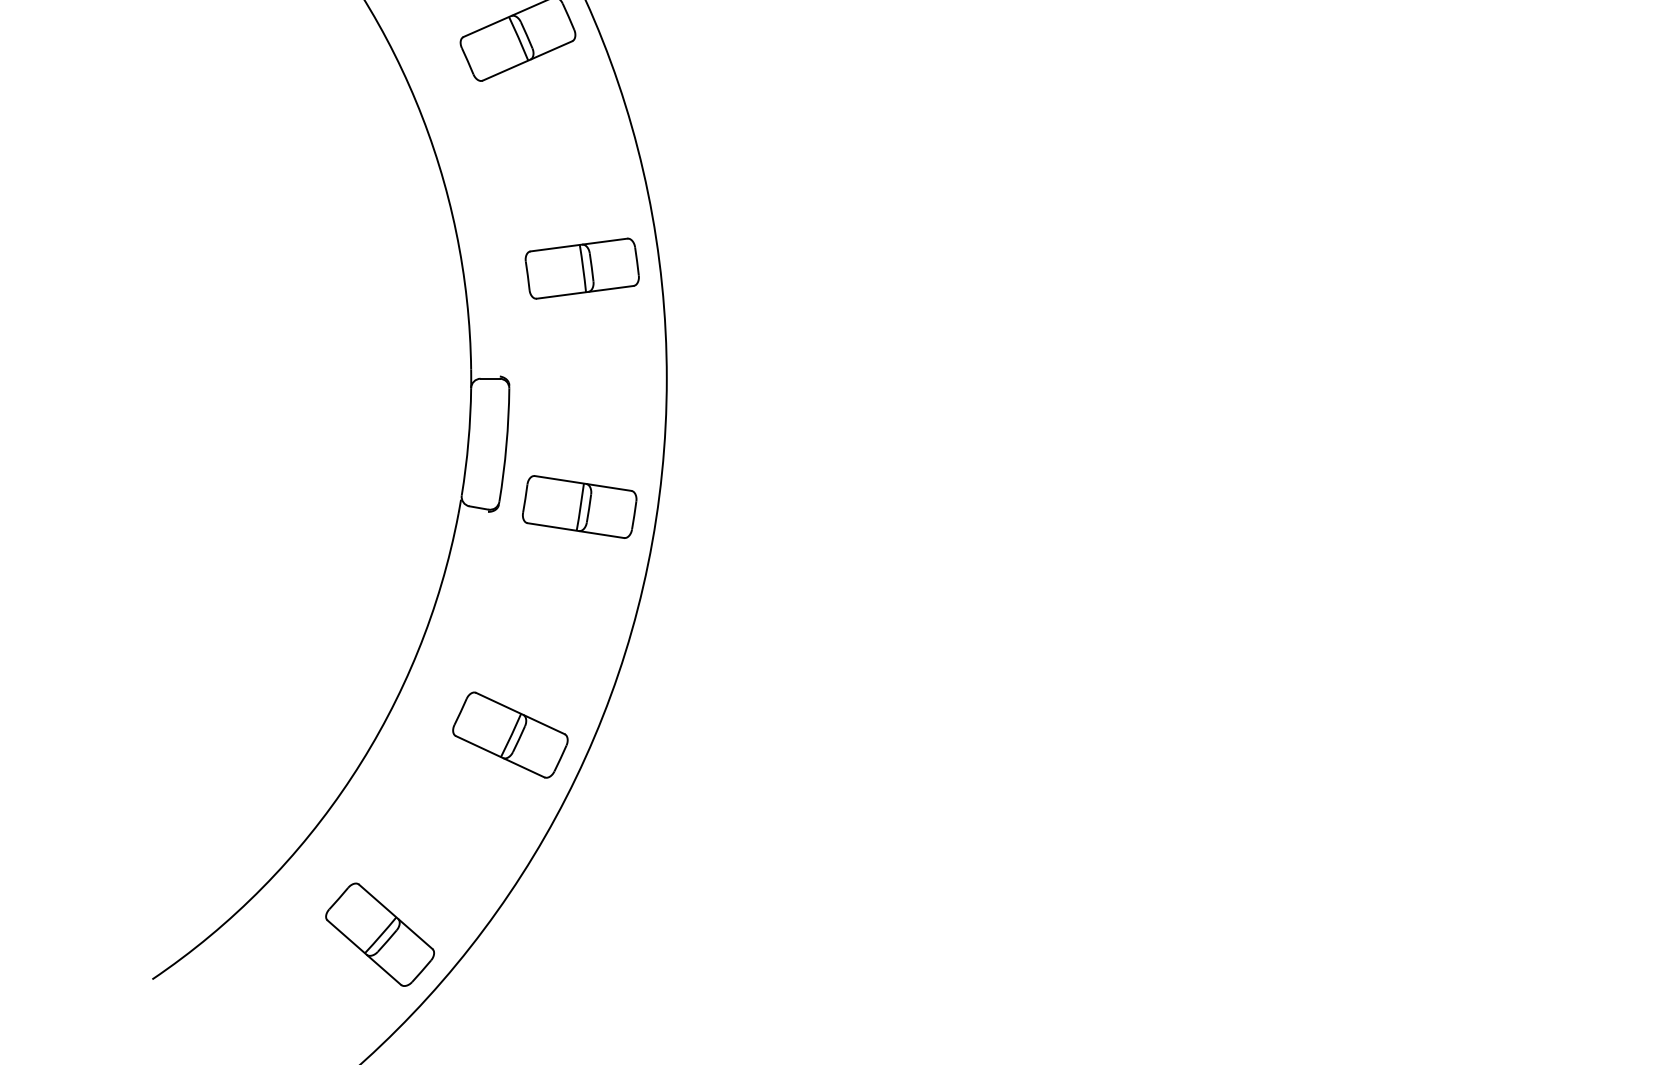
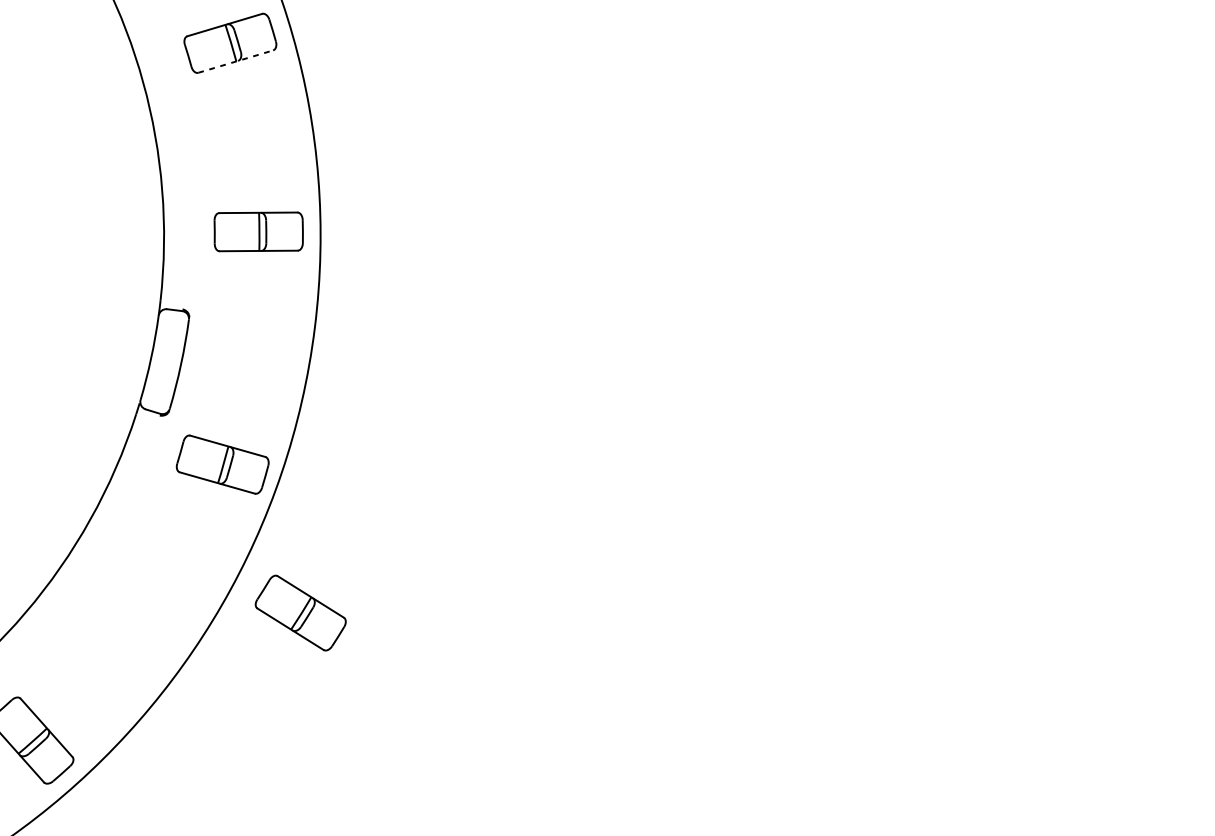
line: (527, 60) -> (235, 61), solid -> dashed
part: (579, 506) -> (222, 464), moved
part: (510, 734) -> (300, 612), moved

